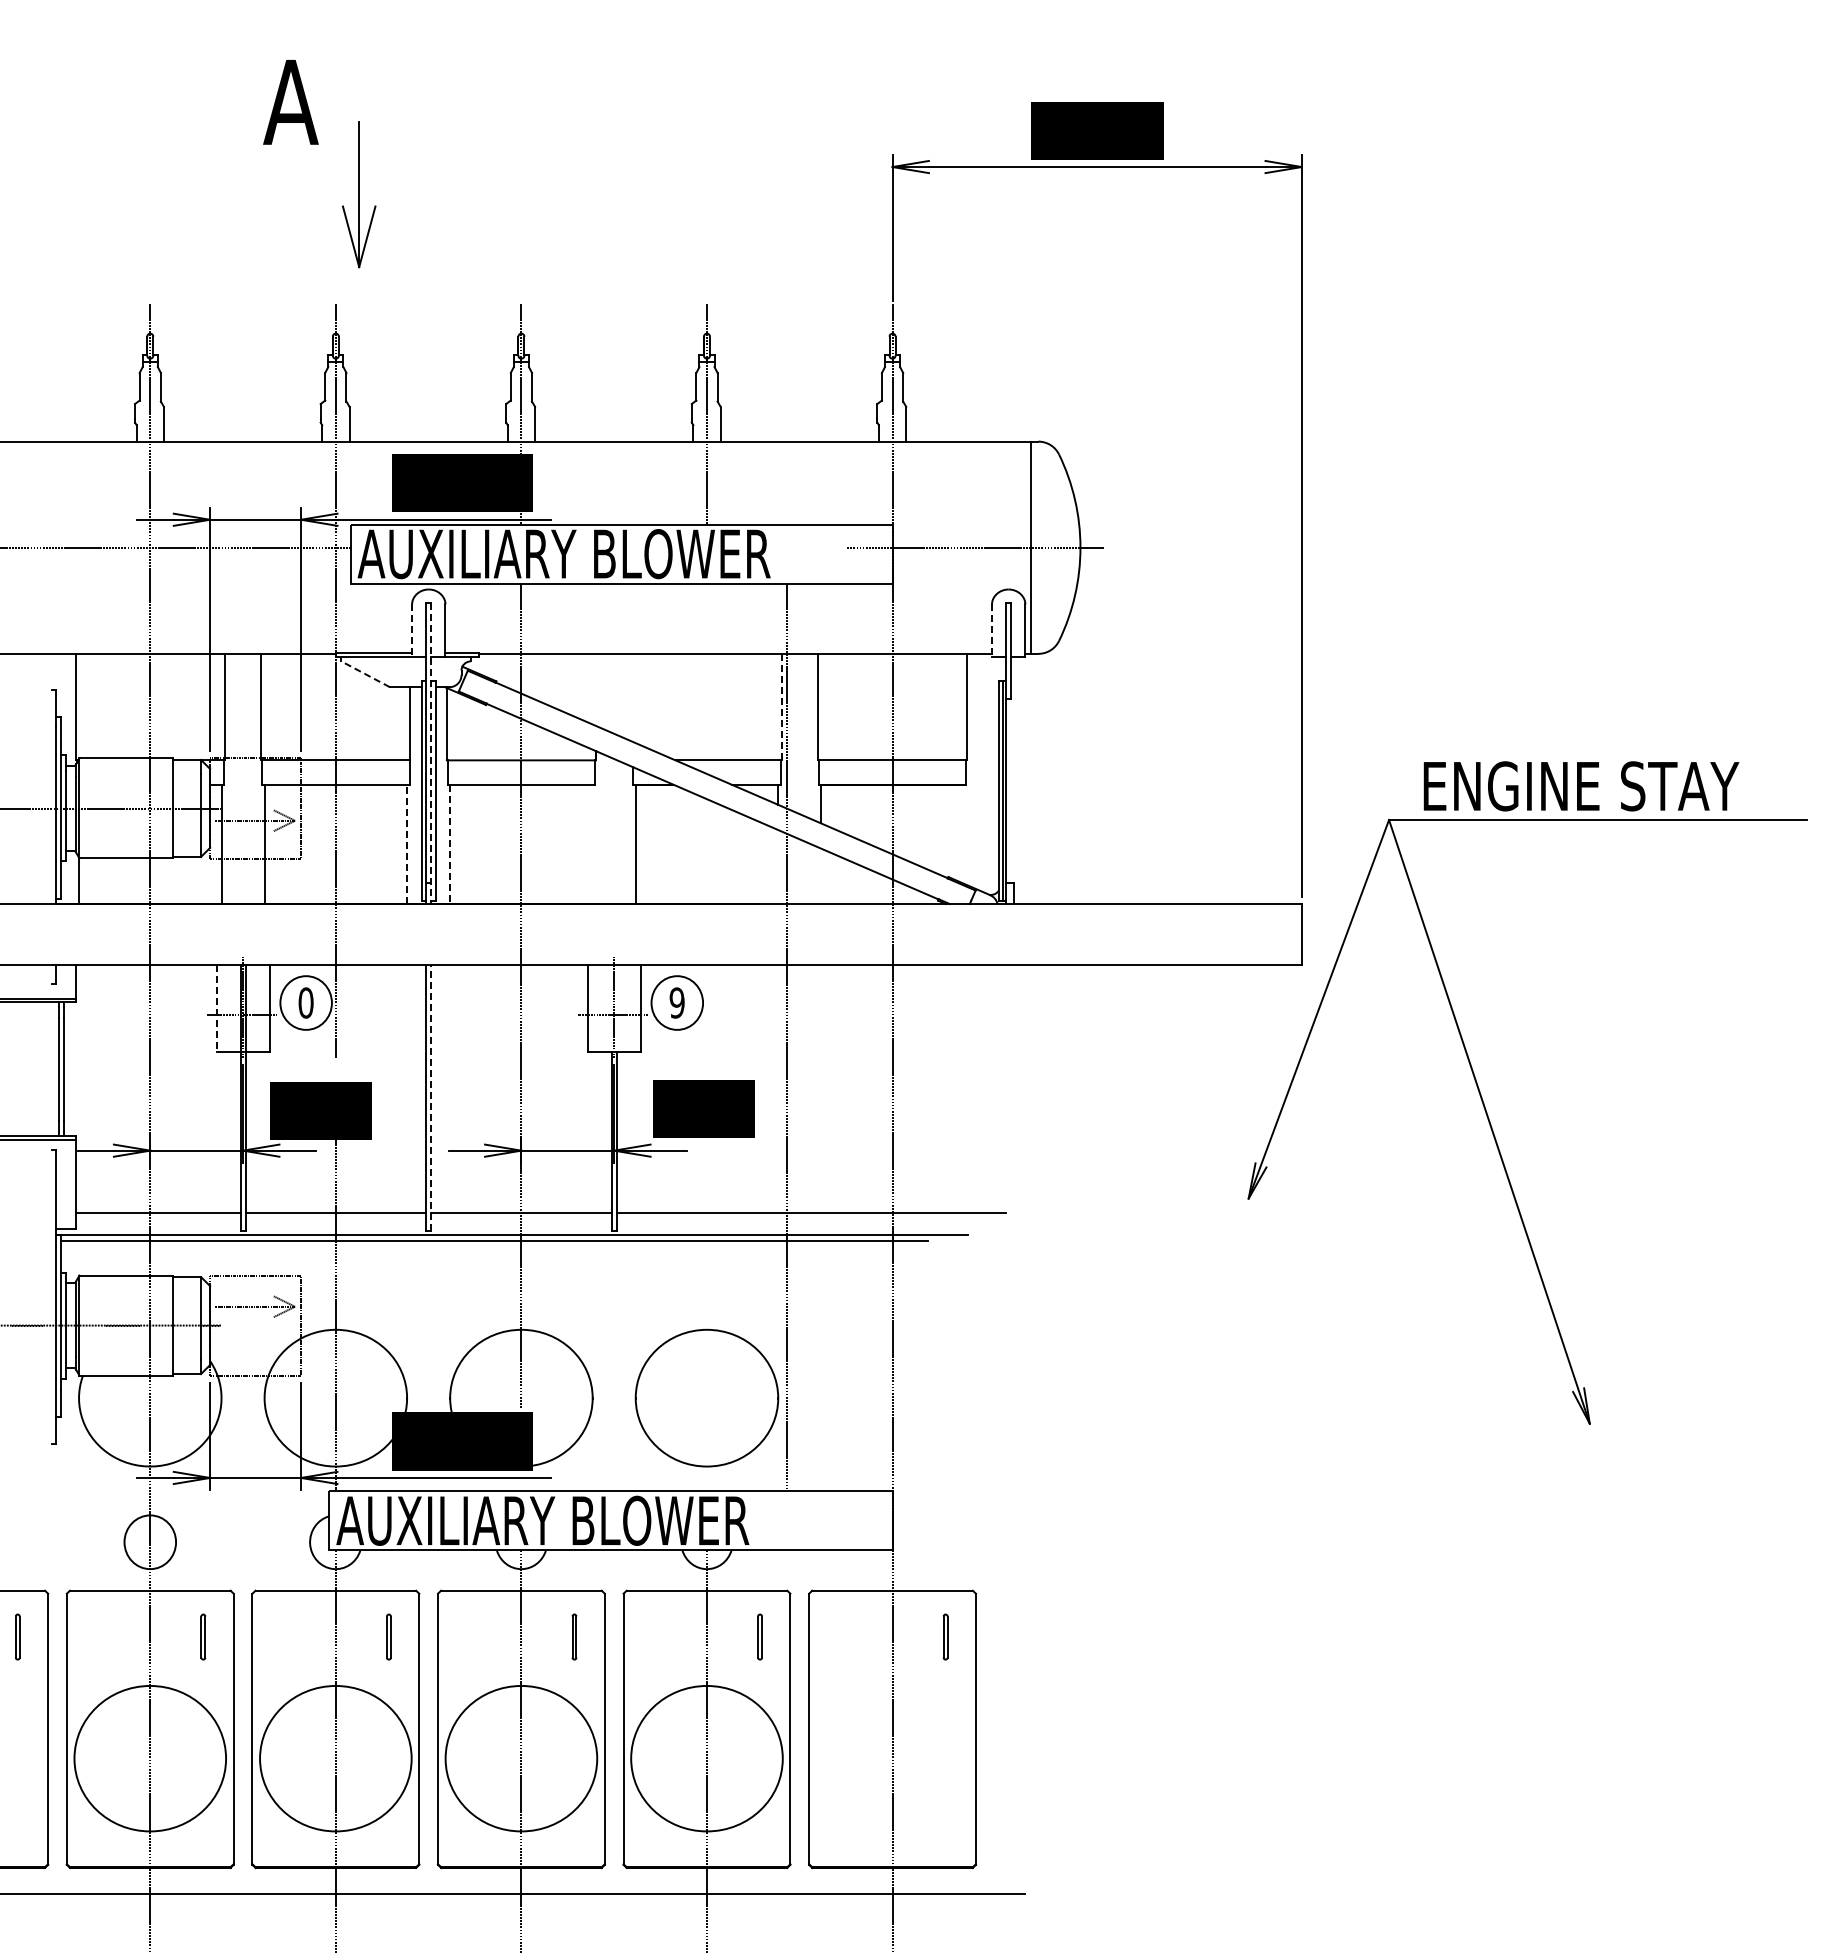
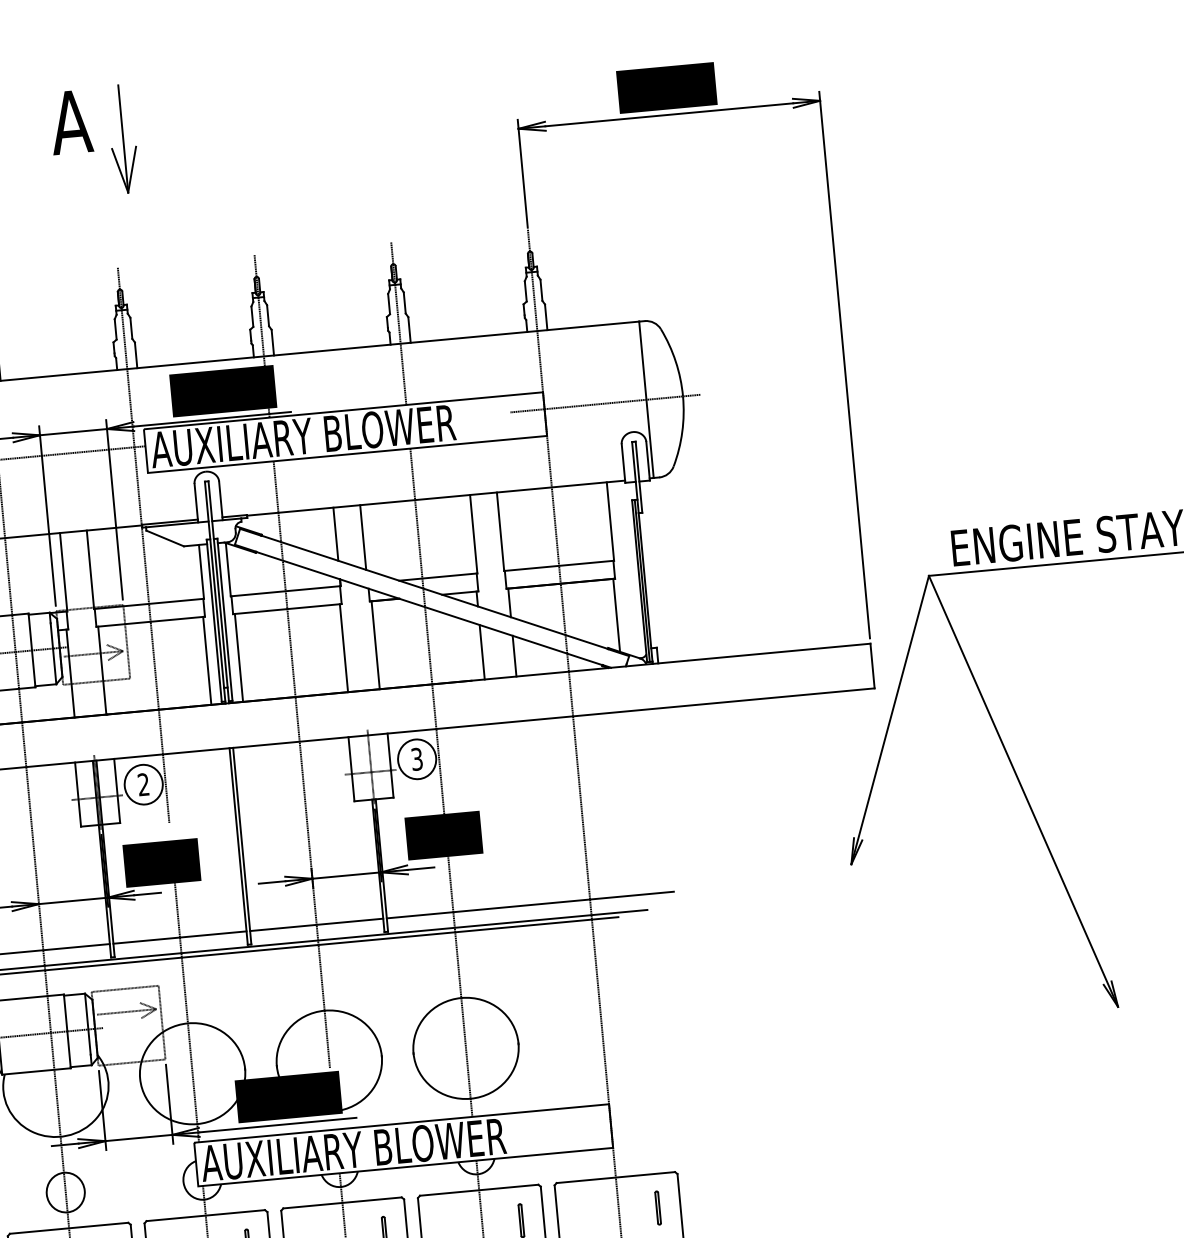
part: (359, 194) -> (123, 139), moved
line: (412, 631) -> (196, 503), dashed -> solid
line: (992, 631) -> (623, 464), dashed -> solid
line: (365, 674) -> (165, 538), dashed -> solid
line: (596, 689) -> (336, 533), added
line: (632, 697) -> (363, 537), added
line: (781, 706) -> (473, 533), dashed -> solid
line: (431, 753) -> (219, 592), dashed -> solid
line: (963, 833) -> (616, 614), added
line: (407, 844) -> (207, 660), dashed -> solid
line: (450, 844) -> (239, 658), dashed -> solid
line: (592, 844) -> (343, 648), added
line: (778, 867) -> (482, 652), added
line: (821, 876) -> (514, 656), added
text: (305, 1002) -> (143, 784), 0 -> 2
text: (676, 1002) -> (416, 758), 9 -> 3
line: (216, 1008) -> (78, 794), dashed -> solid
line: (786, 1037) -> (441, 782), moved
line: (431, 1097) -> (242, 845), dashed -> solid

